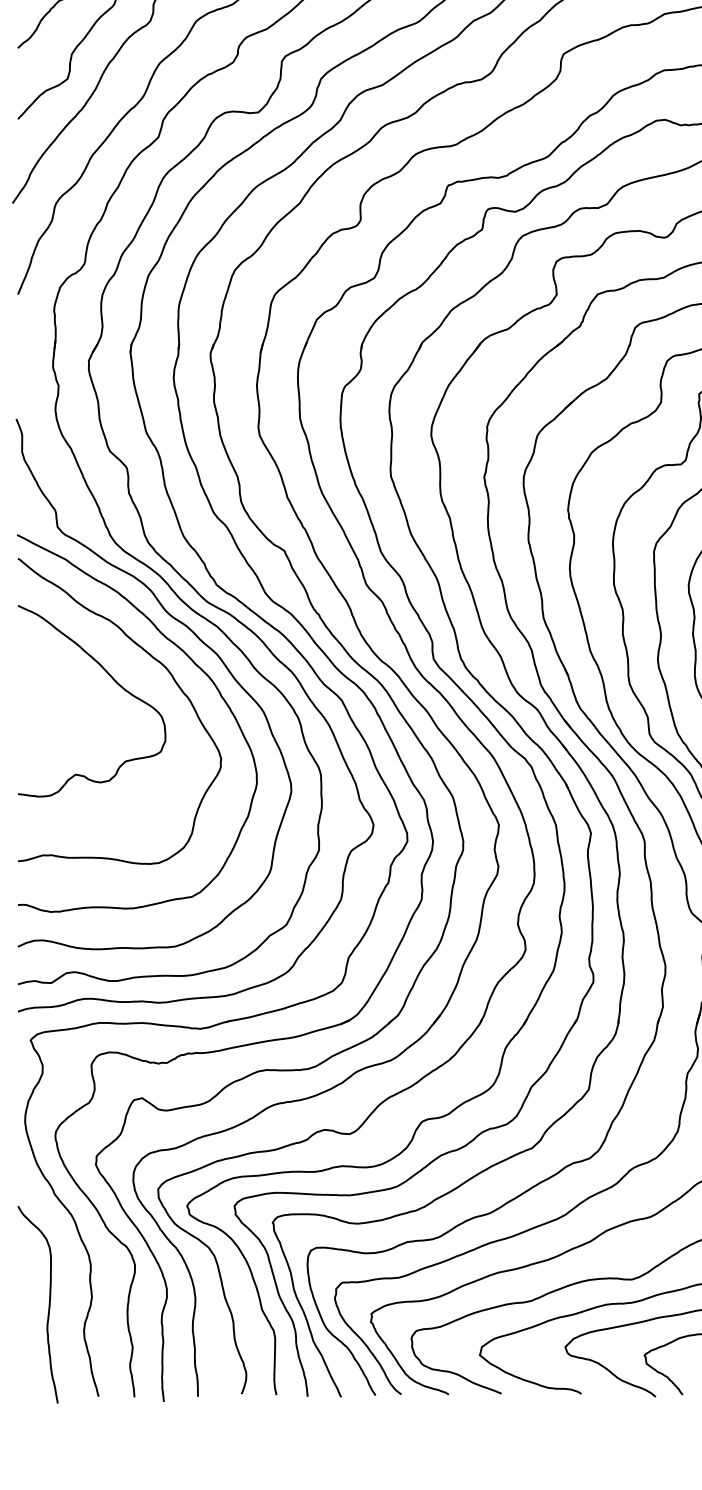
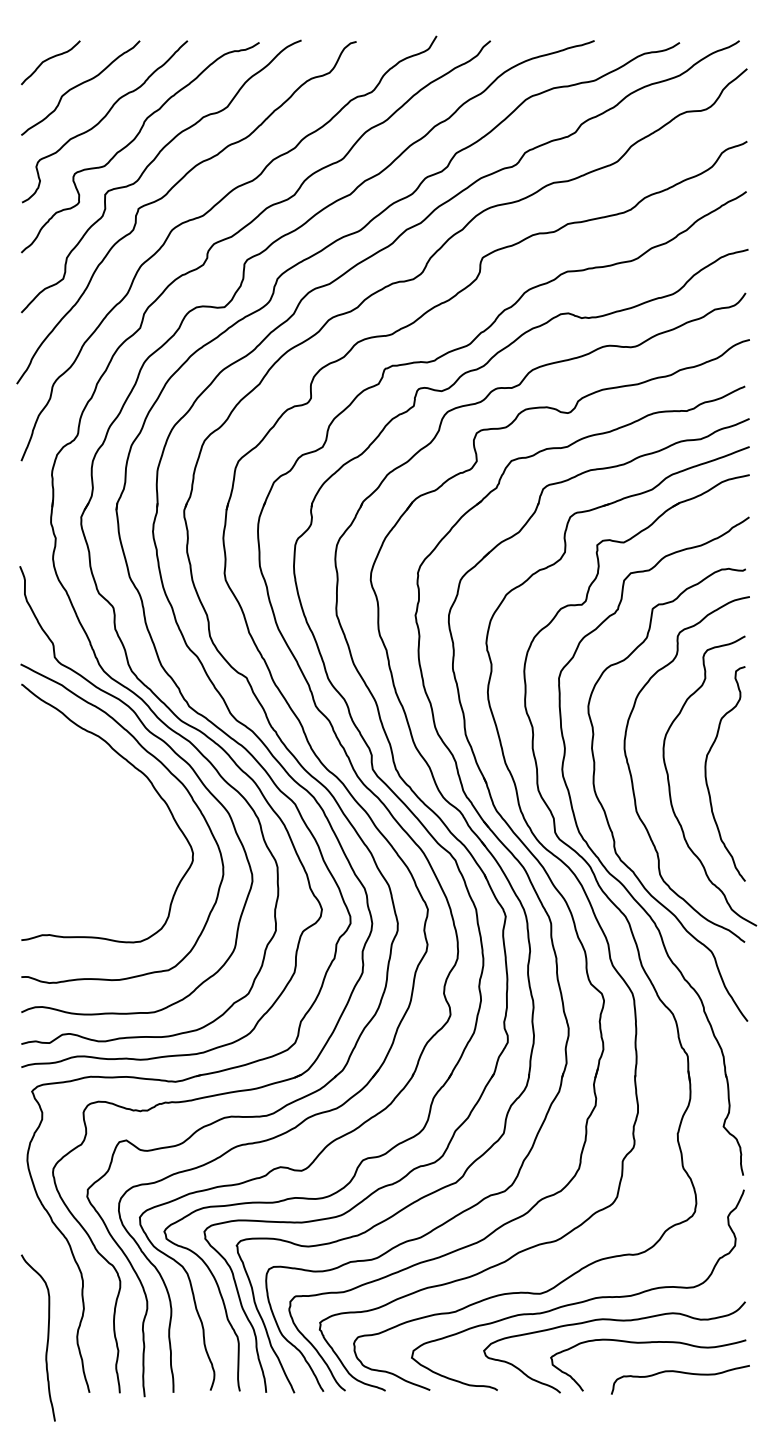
curve: (115, 683) -> (103, 789), removed
curve: (48, 1304) -> (47, 1337), moved

